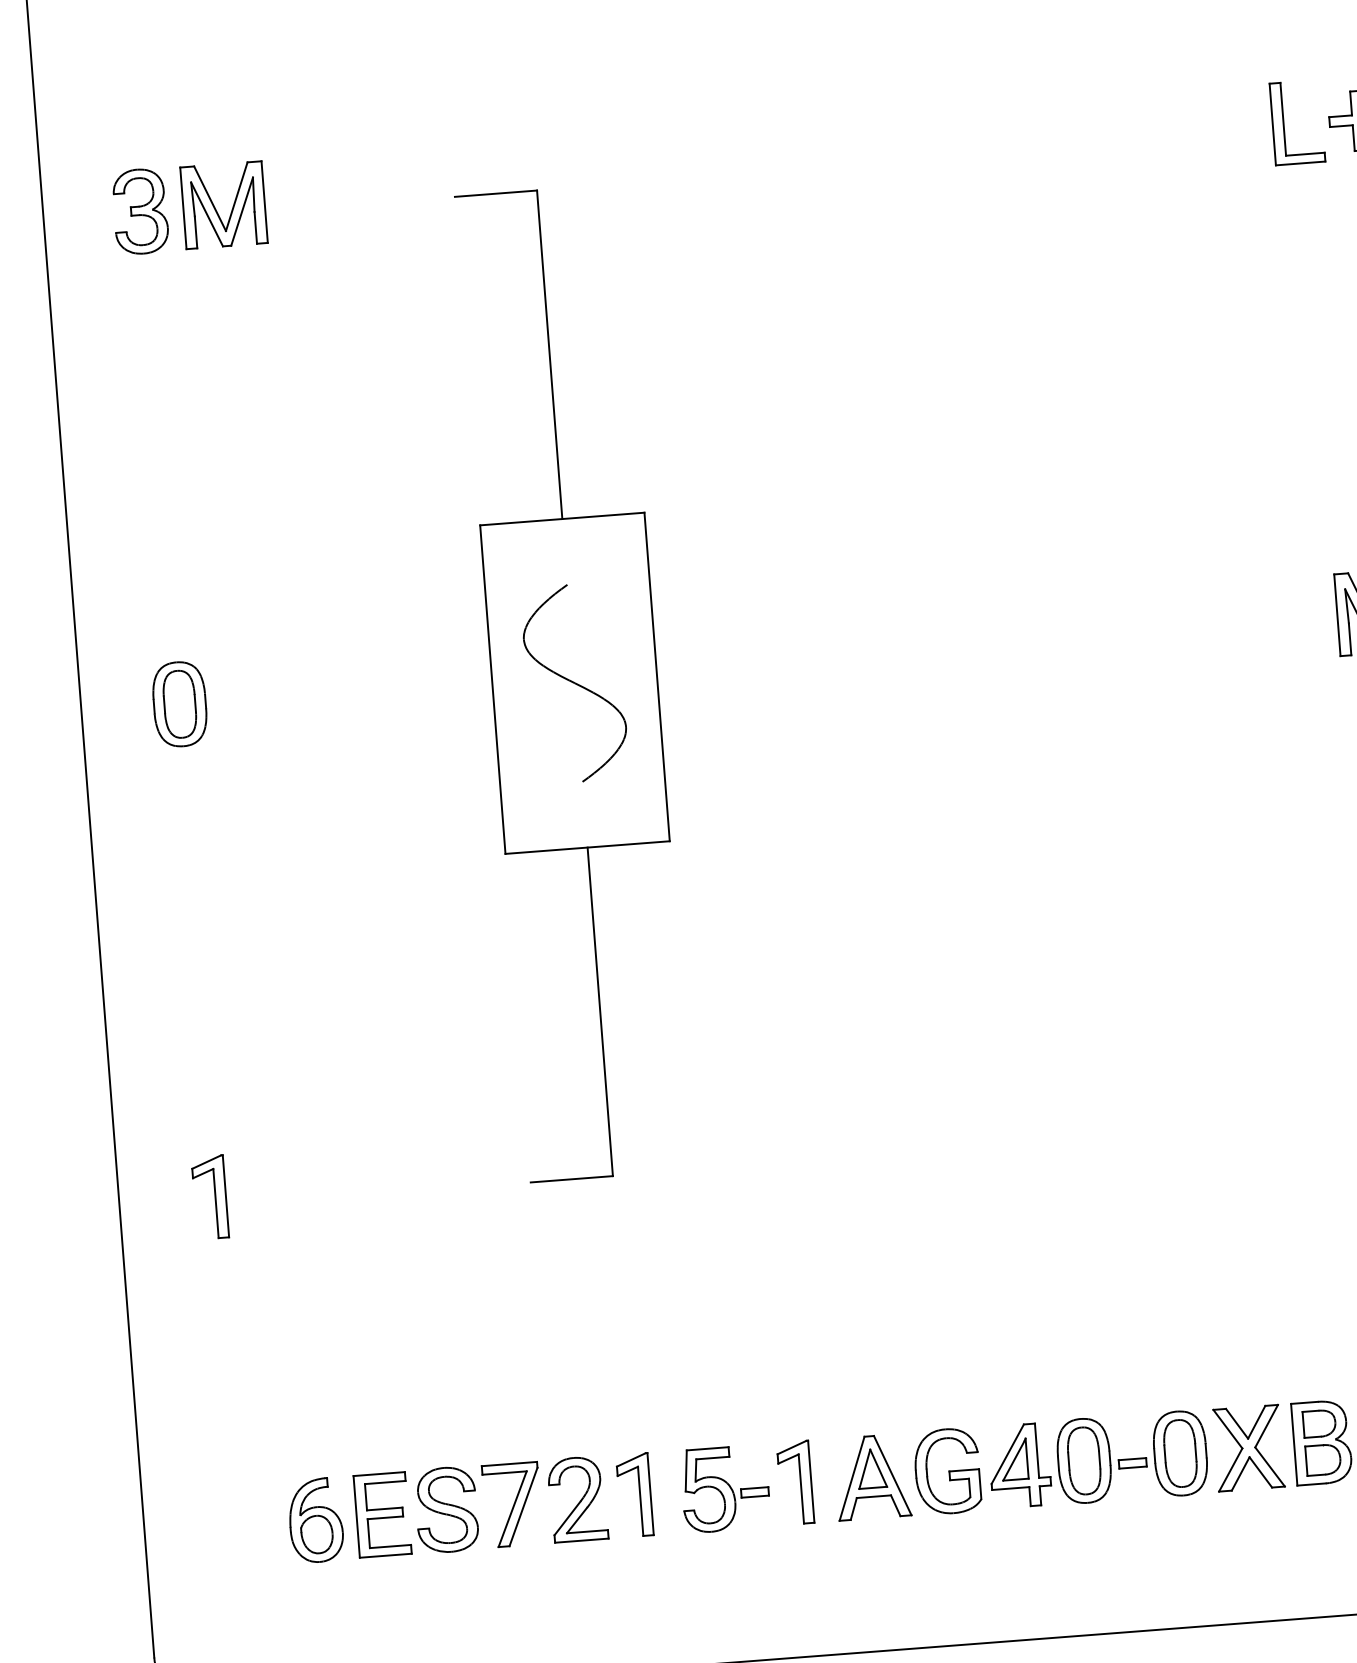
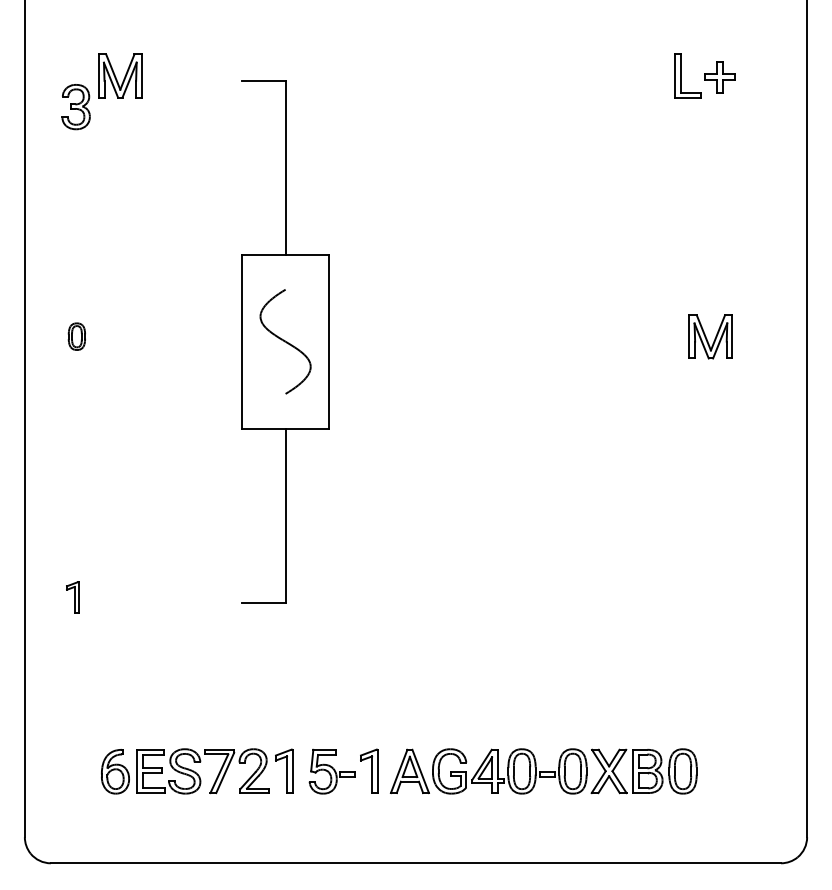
part: (139, 212) -> (75, 107), moved
part: (179, 703) -> (76, 336), size x0.6
part: (209, 1195) -> (72, 596), size x0.7

